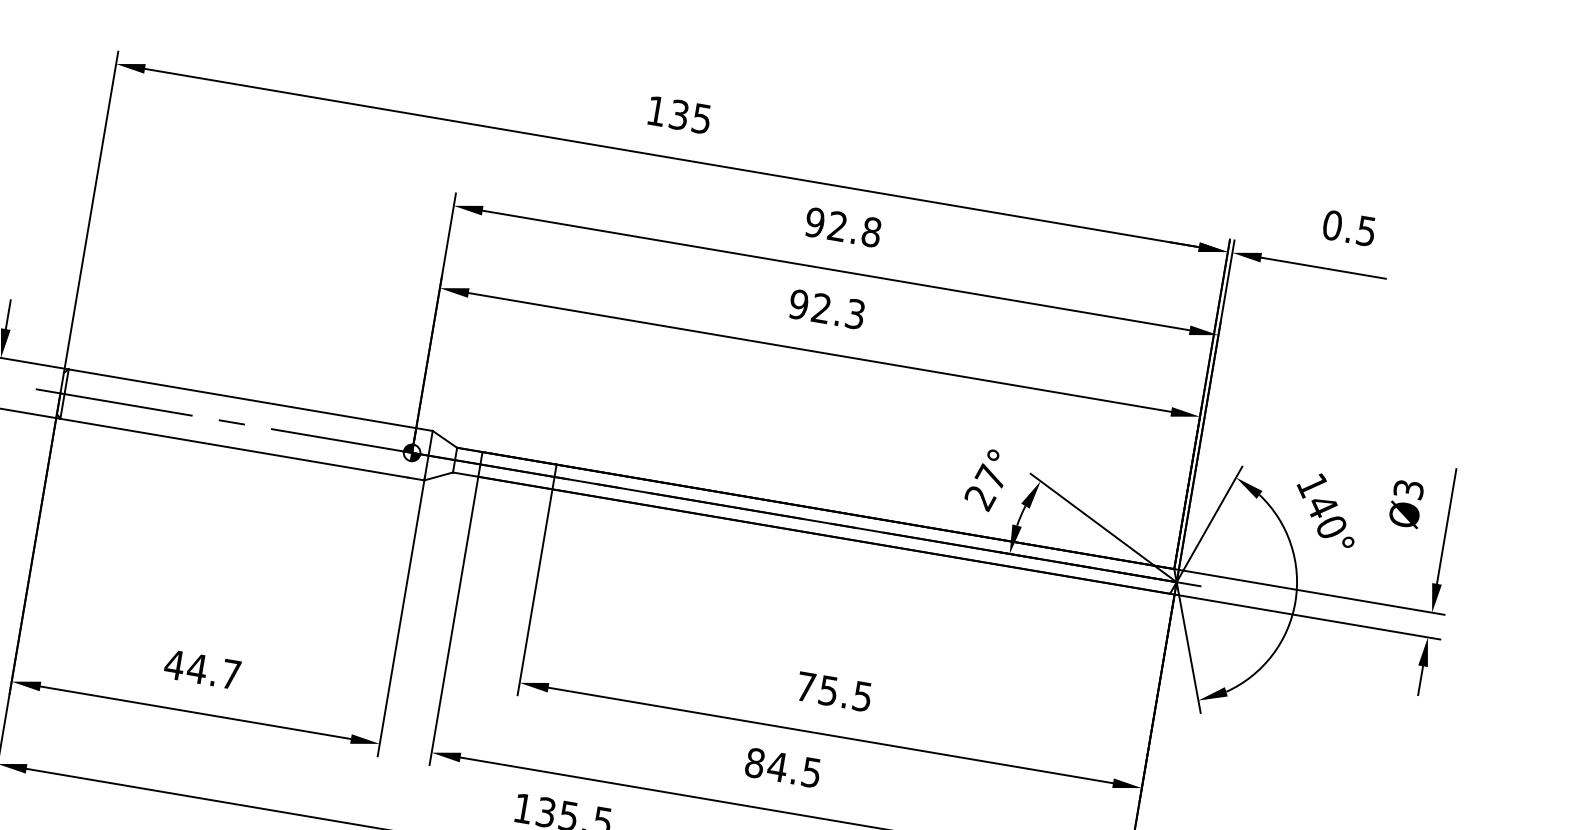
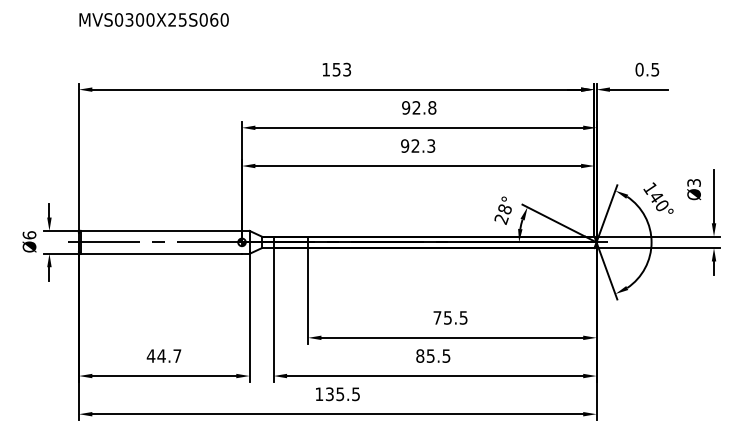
text: (692, 114) -> (342, 68), 135 -> 153
text: (990, 475) -> (504, 208), 27° -> 28°
text: (777, 765) -> (430, 355), 84.5 -> 85.5

